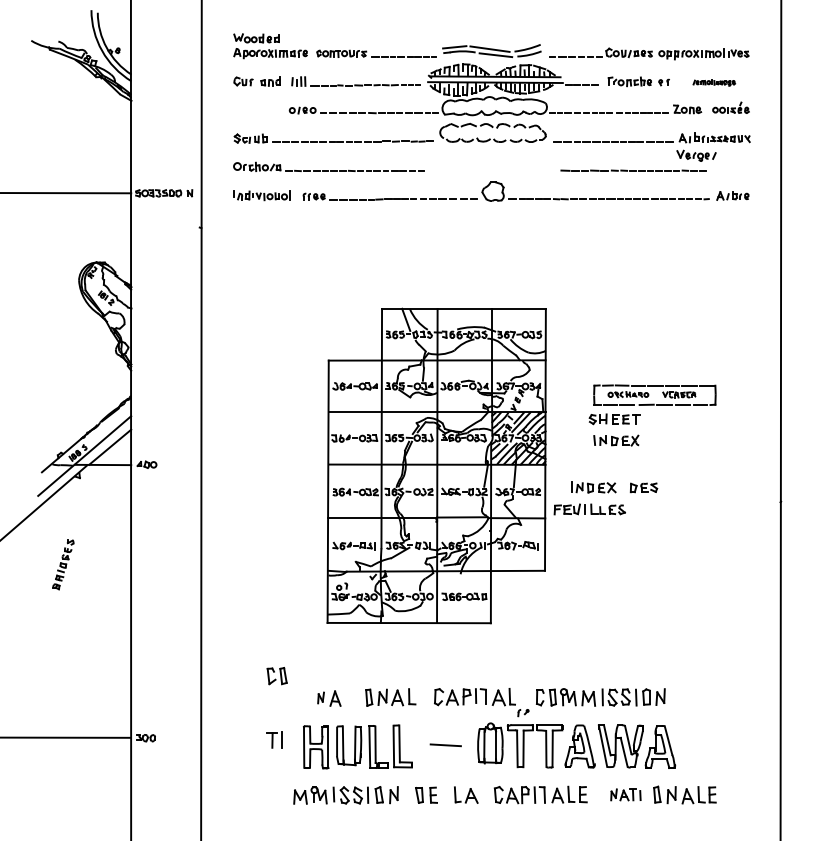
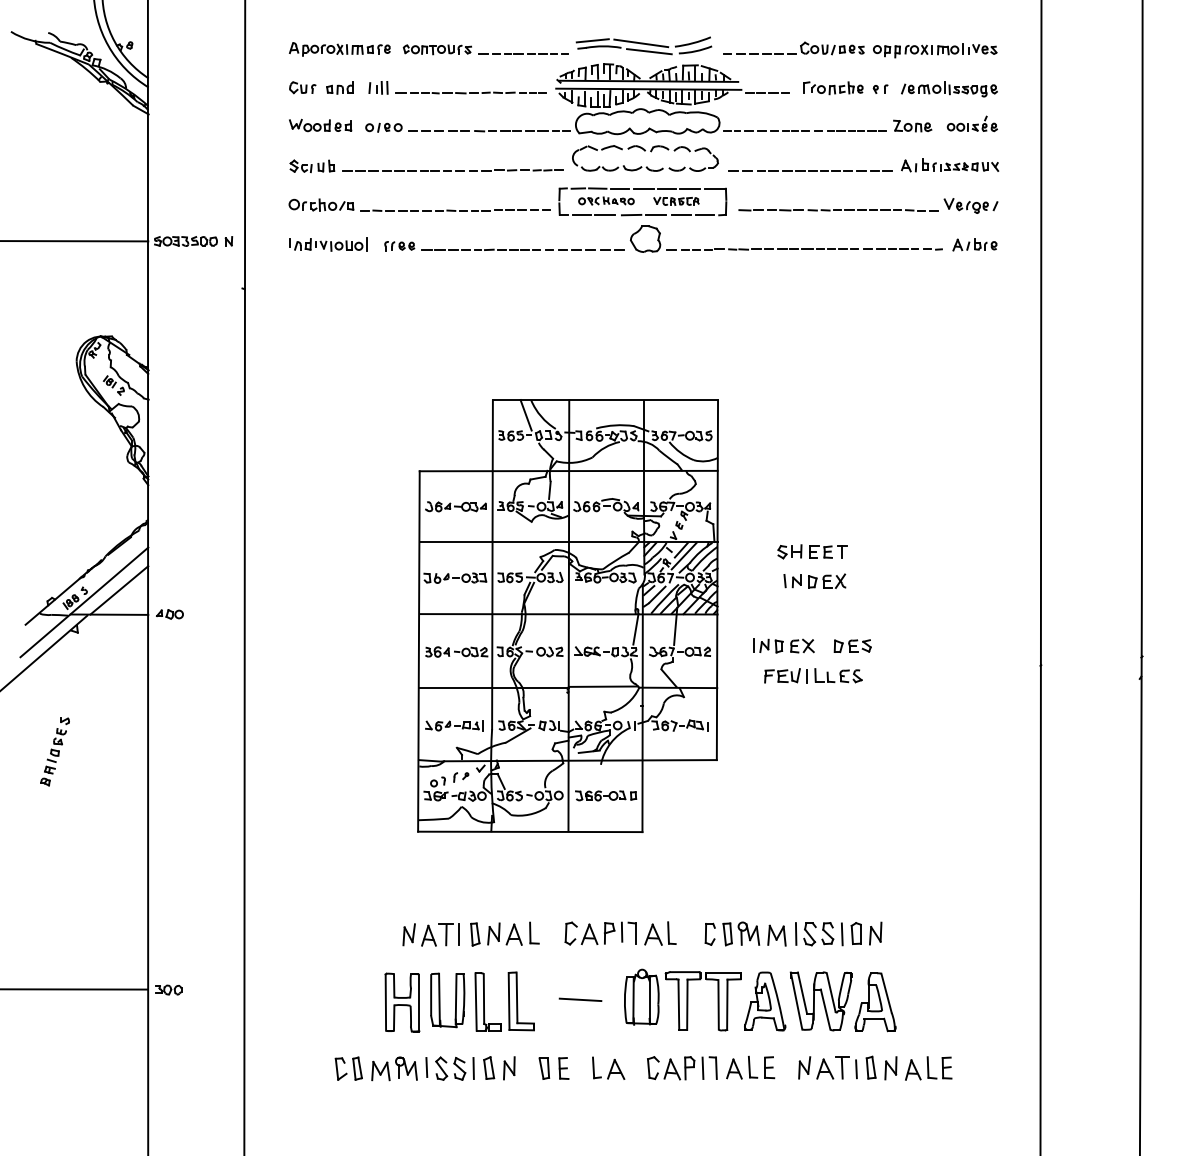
part: (256, 38) -> (320, 125), moved
part: (714, 82) -> (949, 89), size x1.67
part: (696, 155) -> (970, 205), moved
part: (648, 394) -> (634, 201), moved
part: (589, 509) -> (813, 675), moved
part: (276, 675) -> (348, 1068), moved
part: (320, 697) -> (408, 934), size x1.43
part: (523, 713) -> (461, 777), moved
part: (274, 739) -> (448, 934), moved
part: (625, 794) -> (827, 1067), size x1.43

